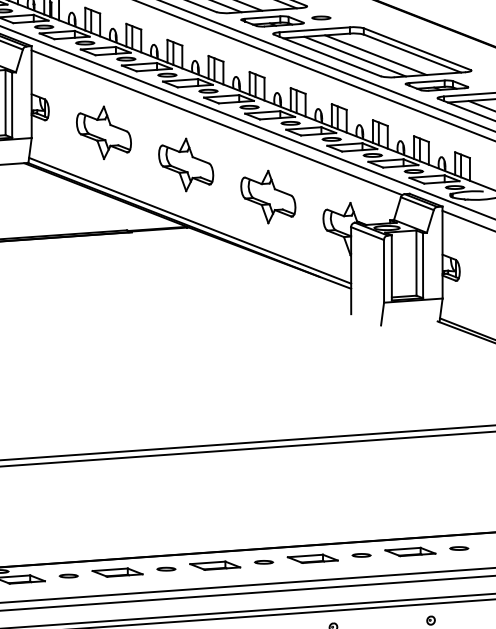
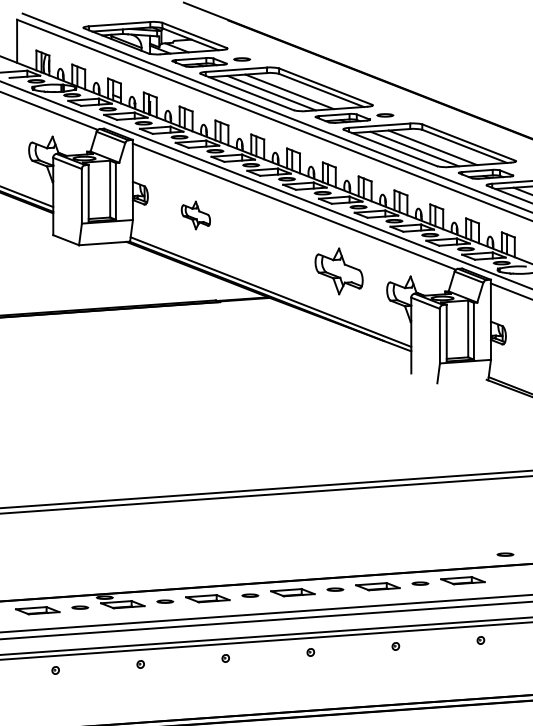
part: (103, 132) -> (195, 215), size x0.6
part: (186, 165) -> (267, 243), removed
part: (459, 548) -> (505, 554), moved

